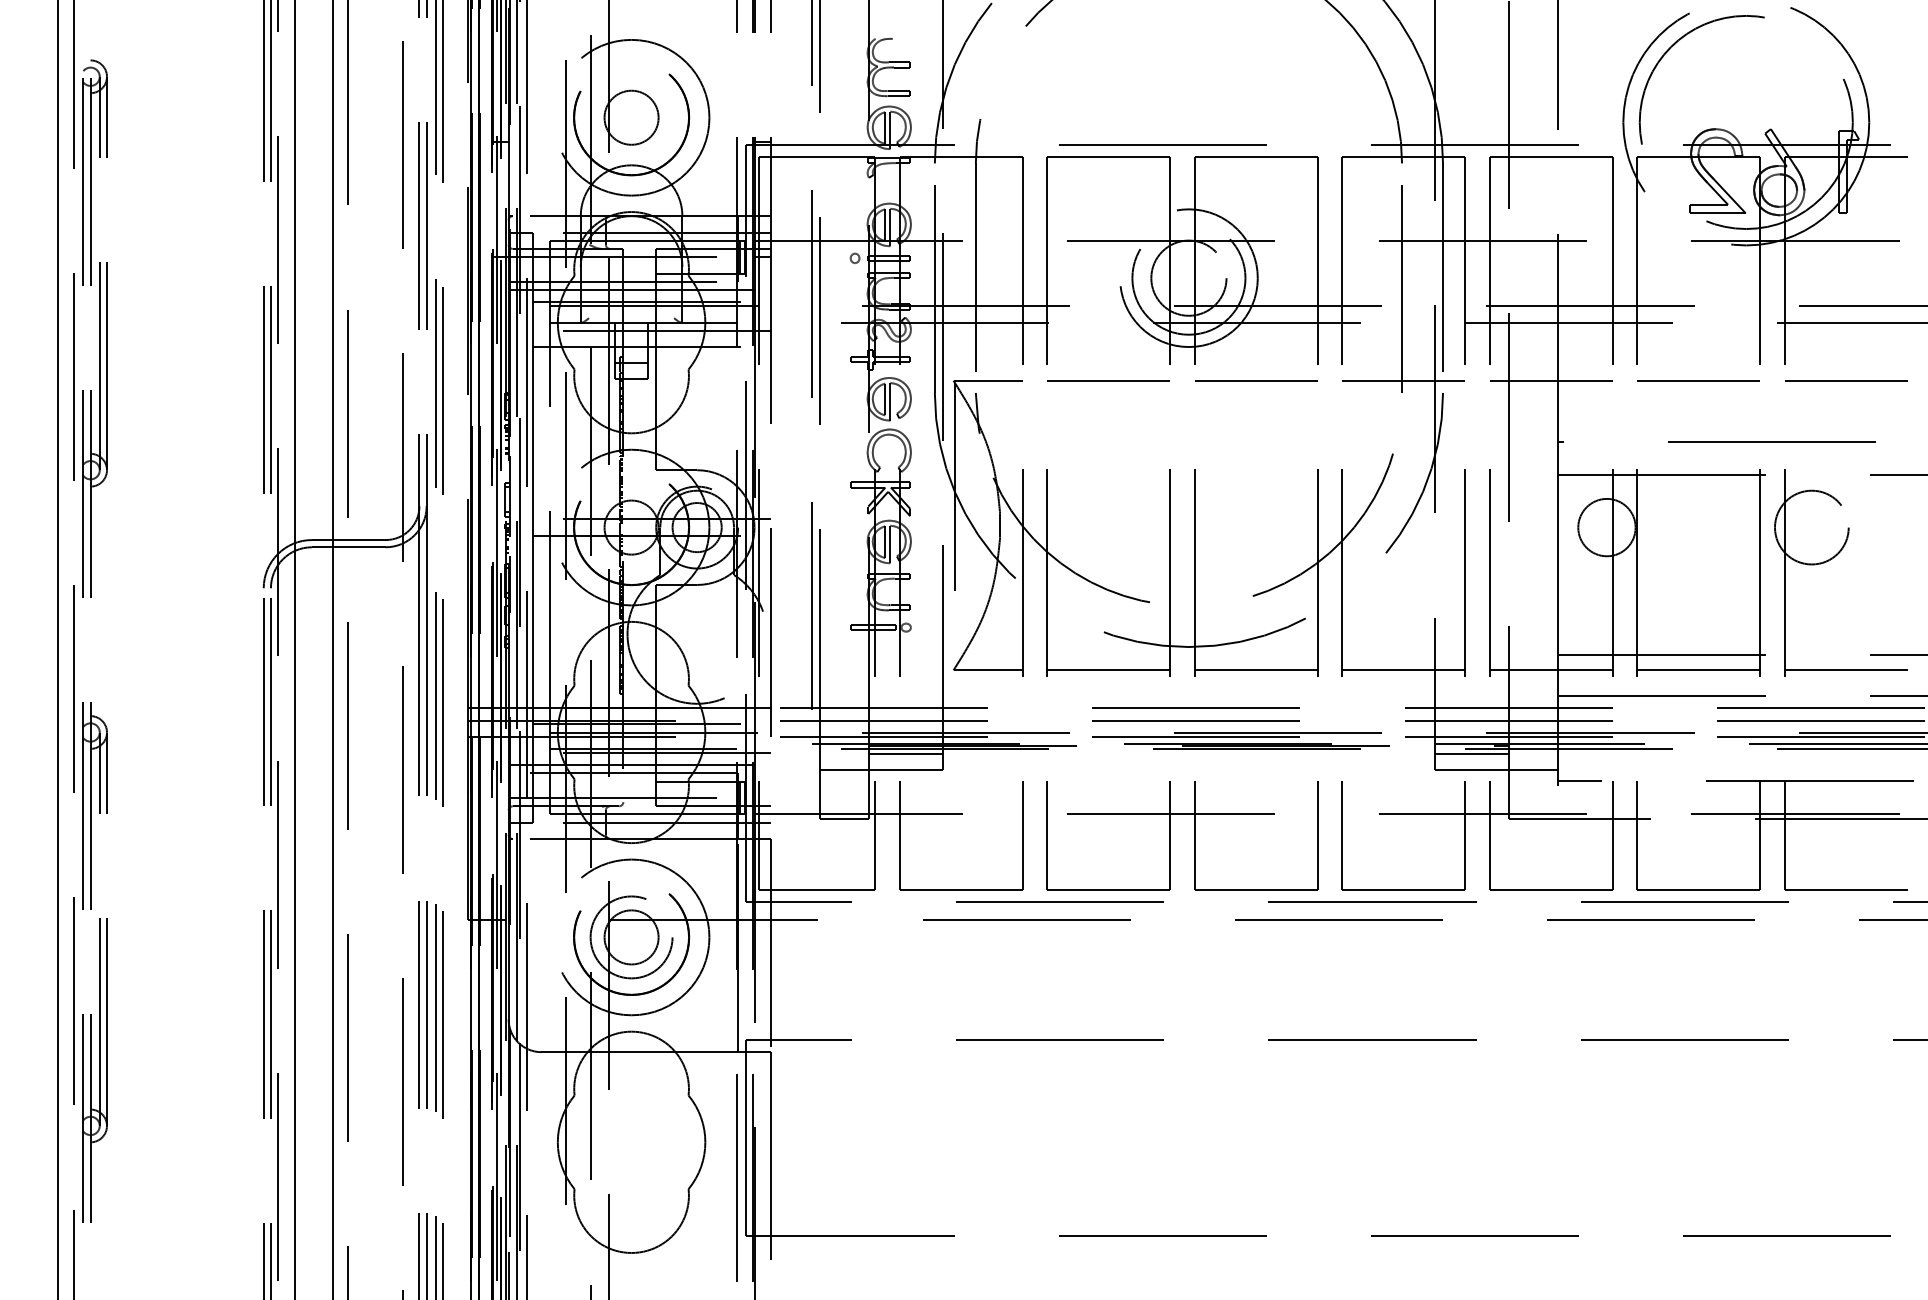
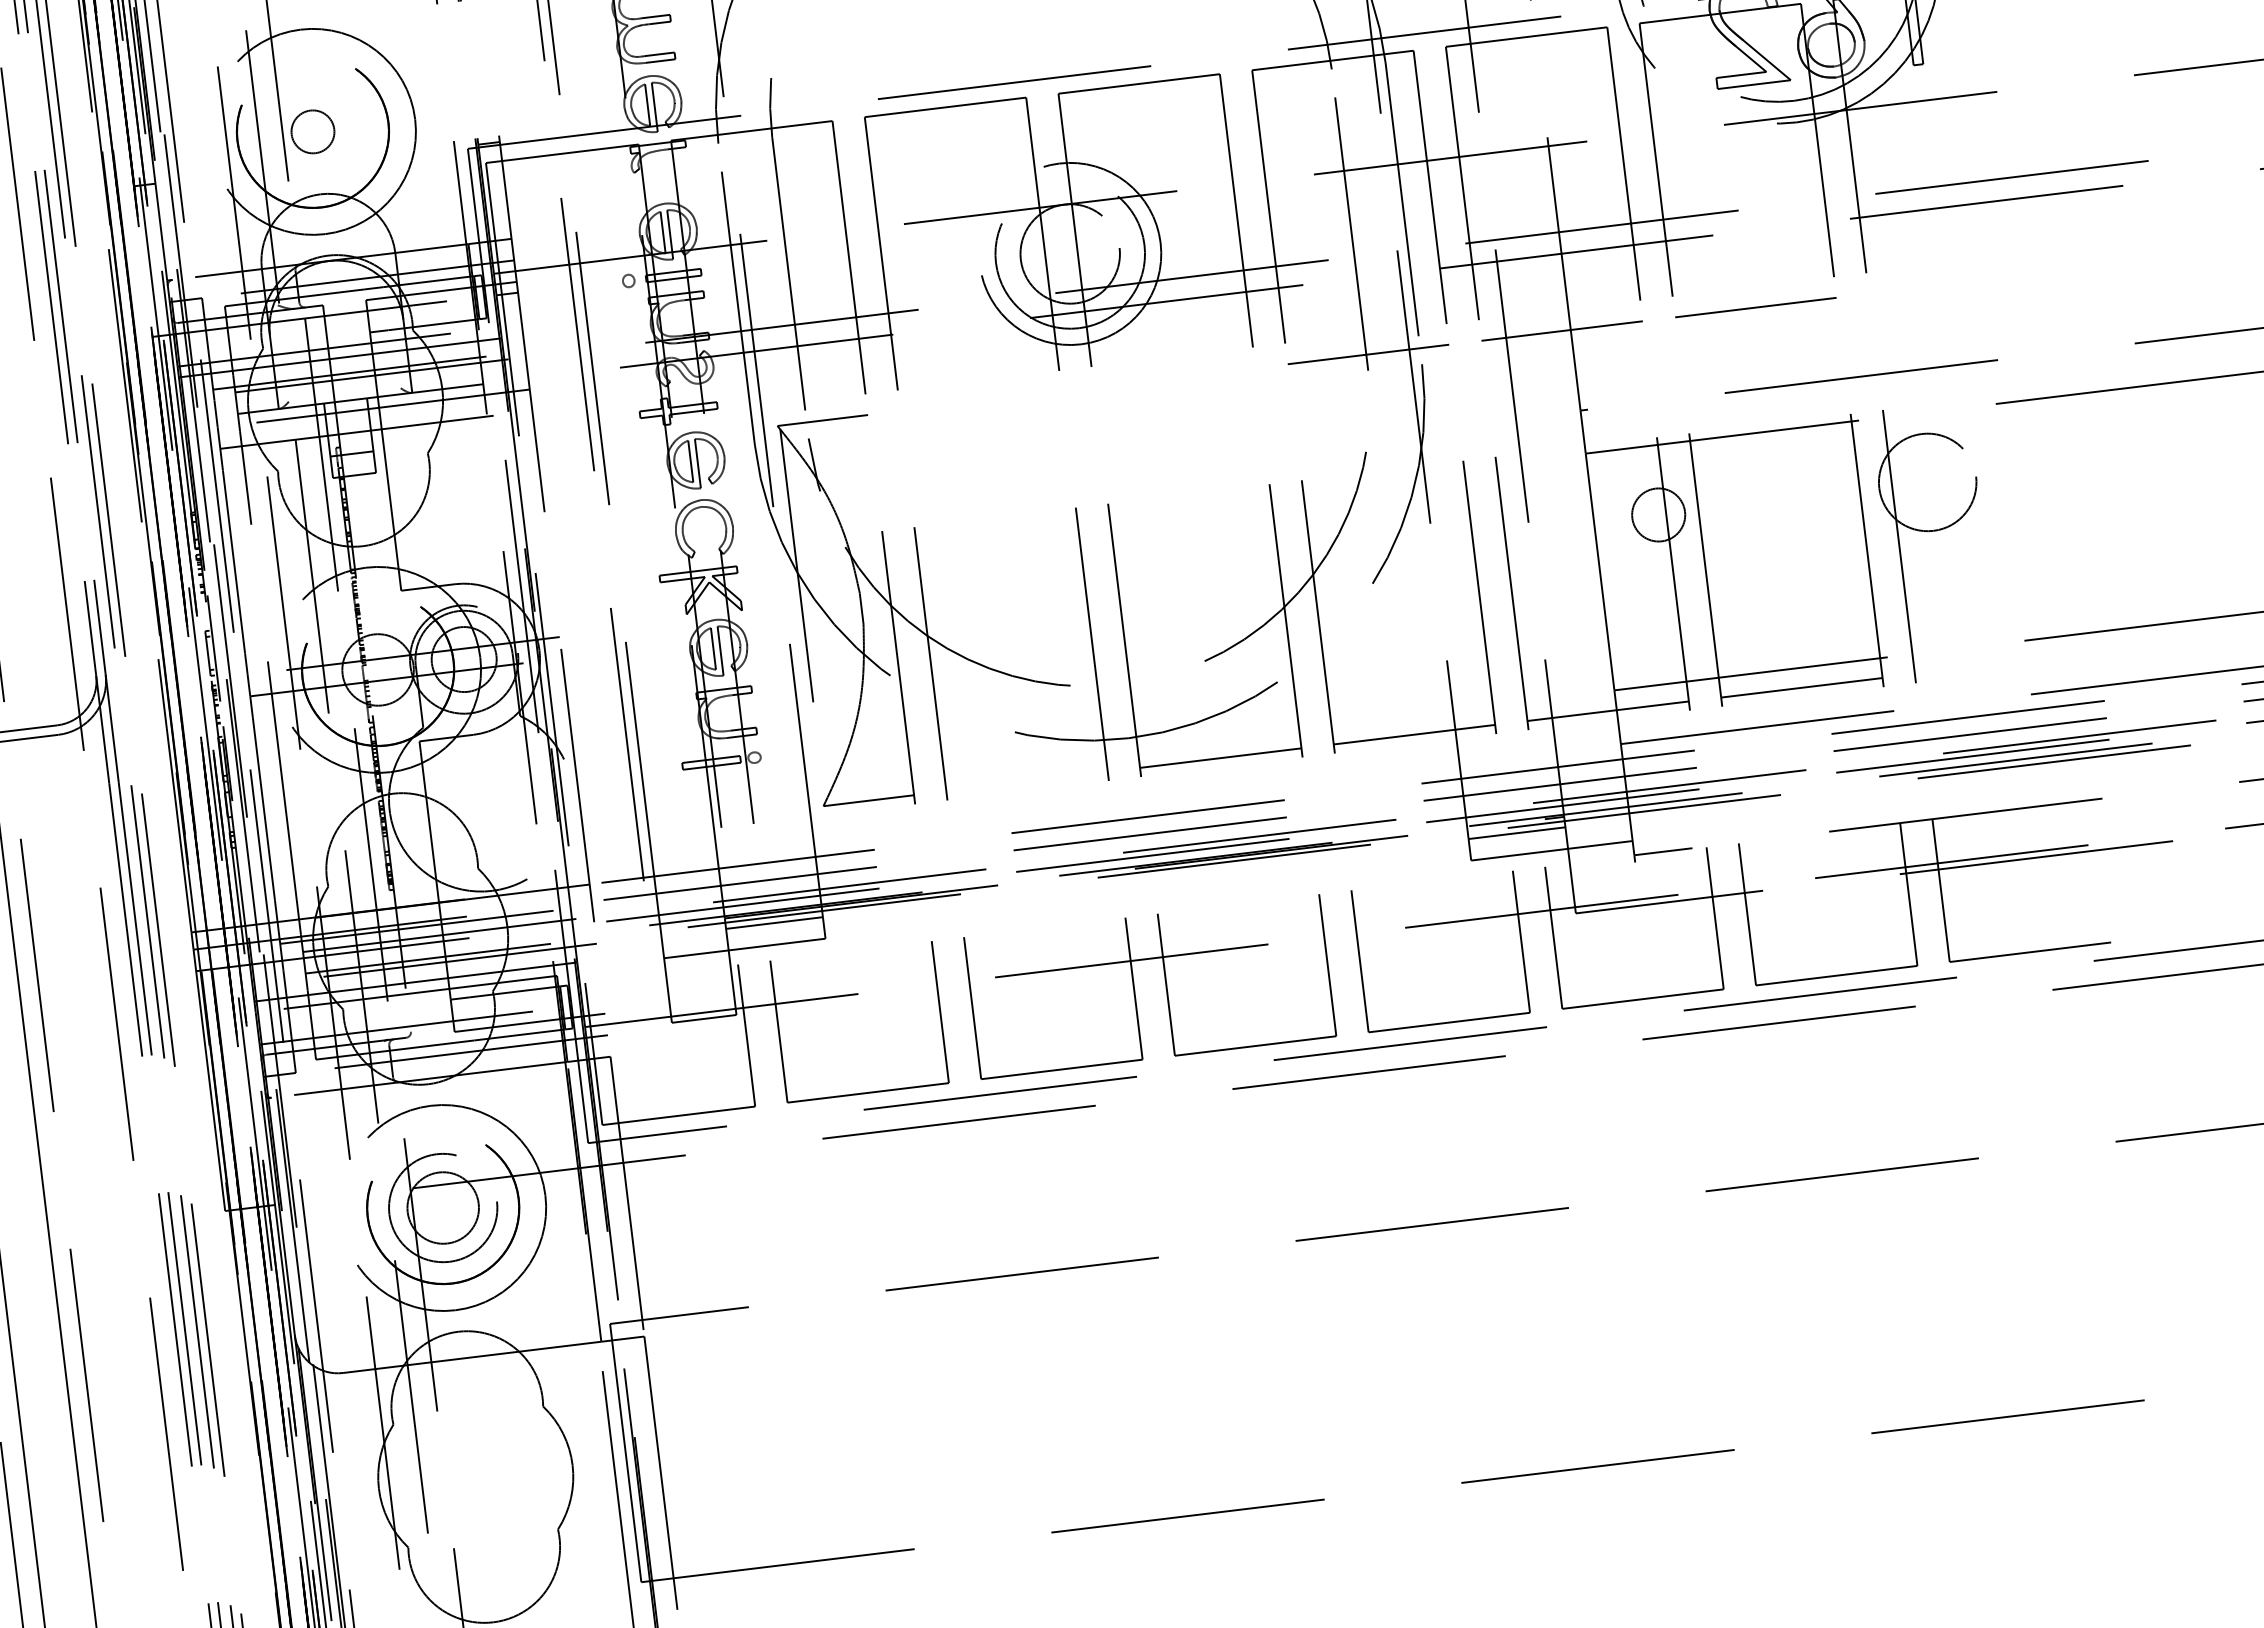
circle: (631, 117) -> (312, 131), size x0.6
line: (1108, 380) -> (980, 401), removed
line: (1255, 380) -> (1173, 377), removed
line: (1846, 380) -> (1949, 283), removed
circle: (1606, 527) -> (1658, 514), size x0.7
line: (1108, 670) -> (1026, 781), removed
line: (1845, 670) -> (1994, 664), removed

